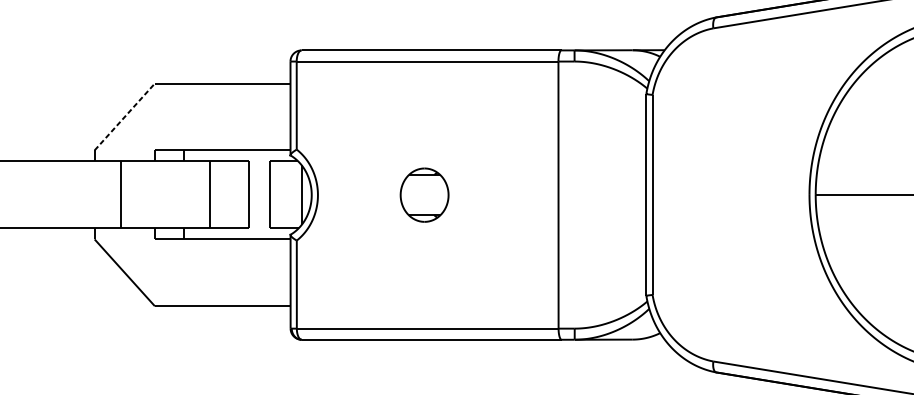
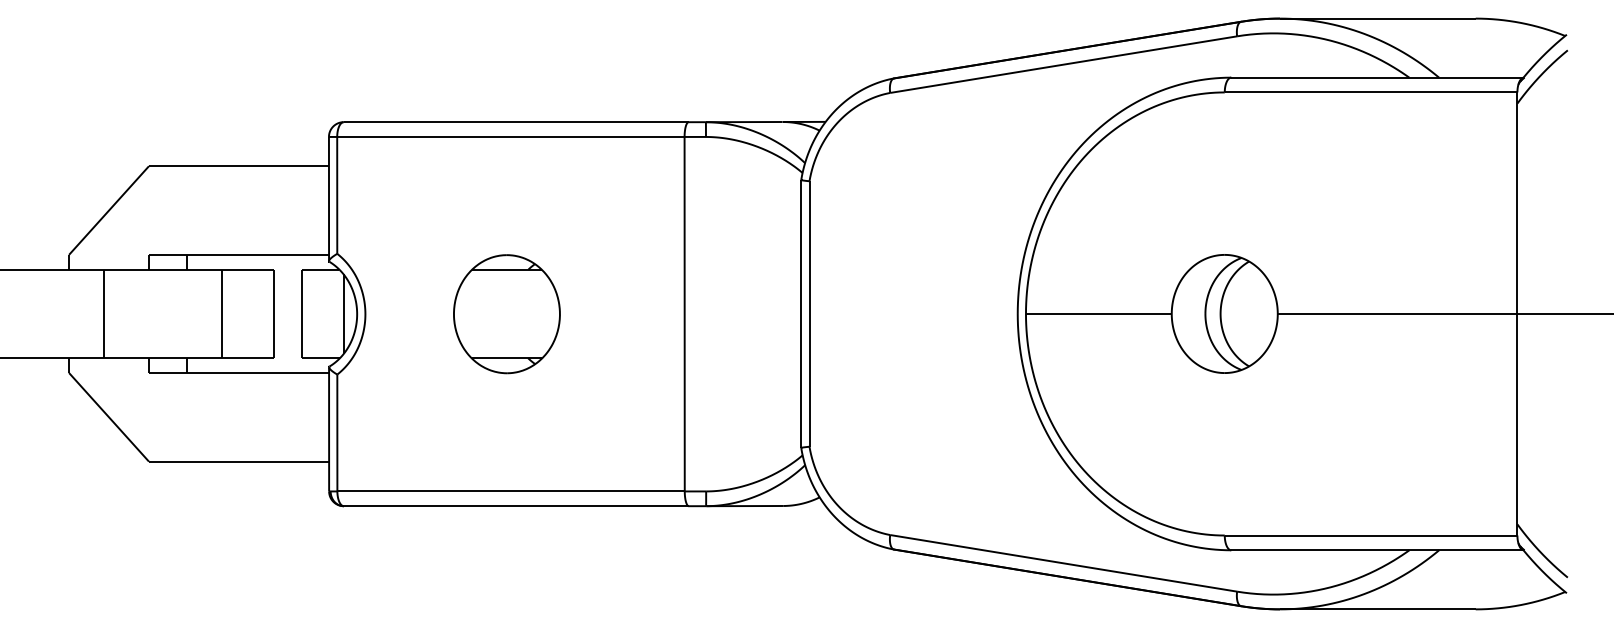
line: (125, 116) -> (109, 210), dashed -> solid
part: (424, 195) -> (506, 314), size x1.67

